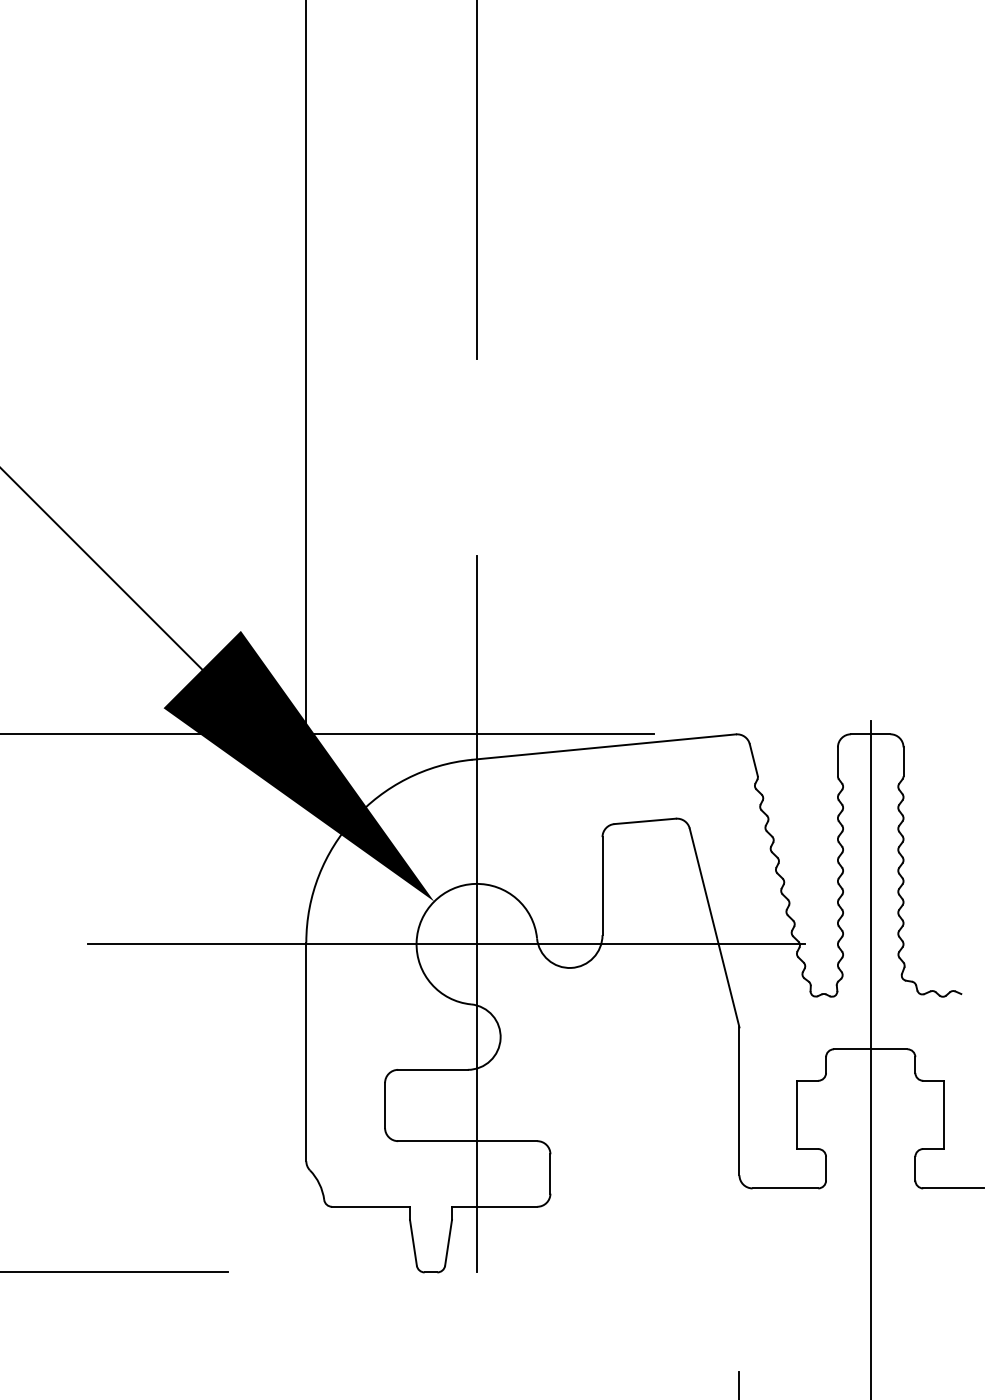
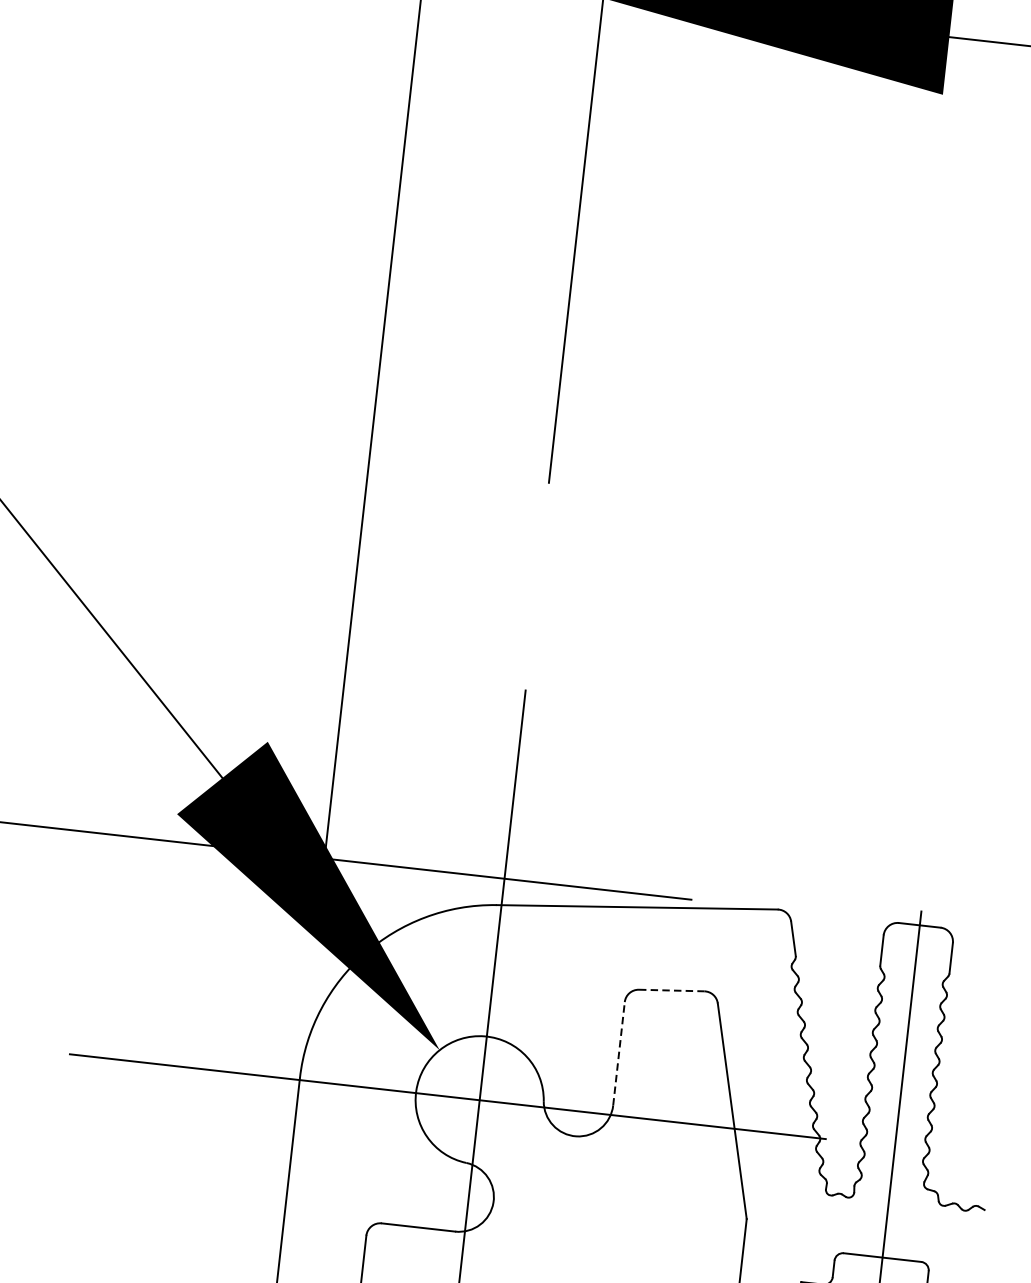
line: (645, 821) -> (671, 990), solid -> dashed
line: (602, 885) -> (619, 1053), solid -> dashed

